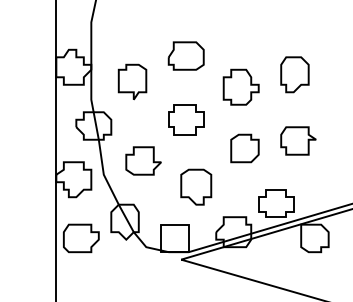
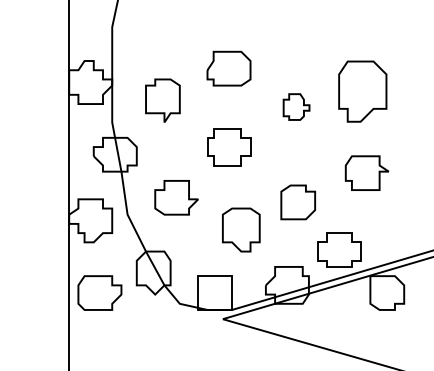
part: (294, 74) -> (362, 91), size x1.4
part: (241, 86) -> (296, 106), size x0.6
part: (244, 148) -> (297, 202), moved

